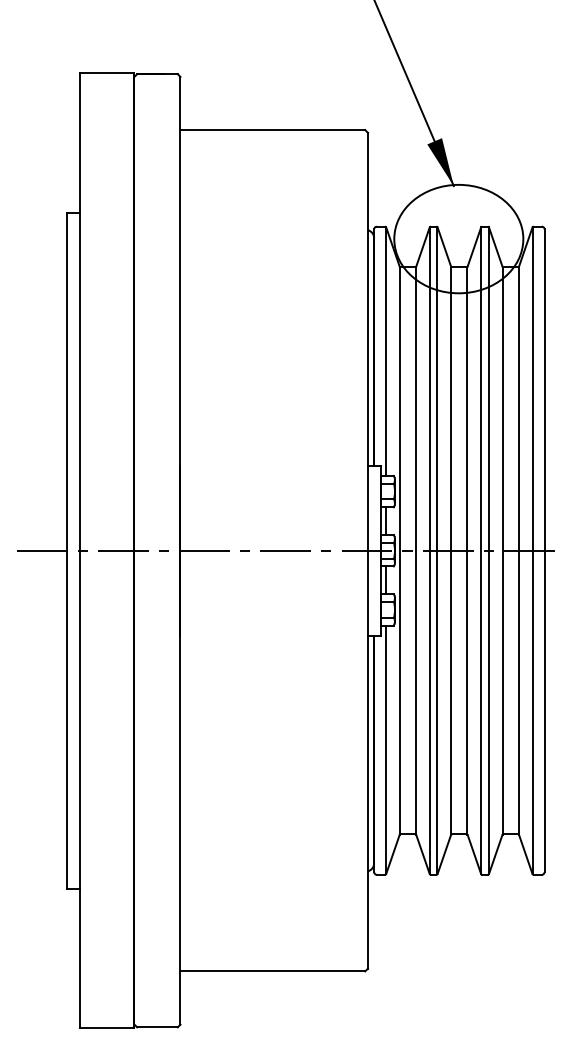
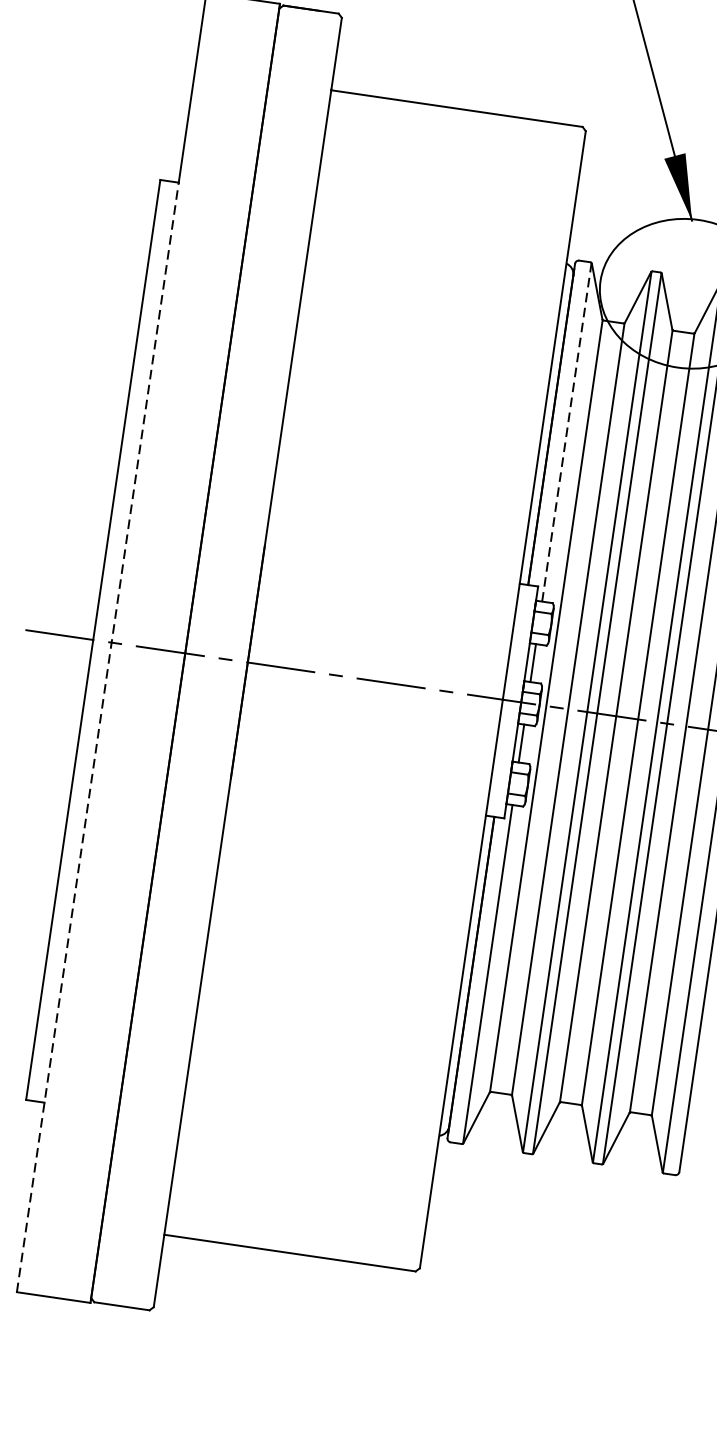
line: (385, 351) -> (566, 432), solid -> dashed
line: (80, 620) -> (97, 737), solid -> dashed

